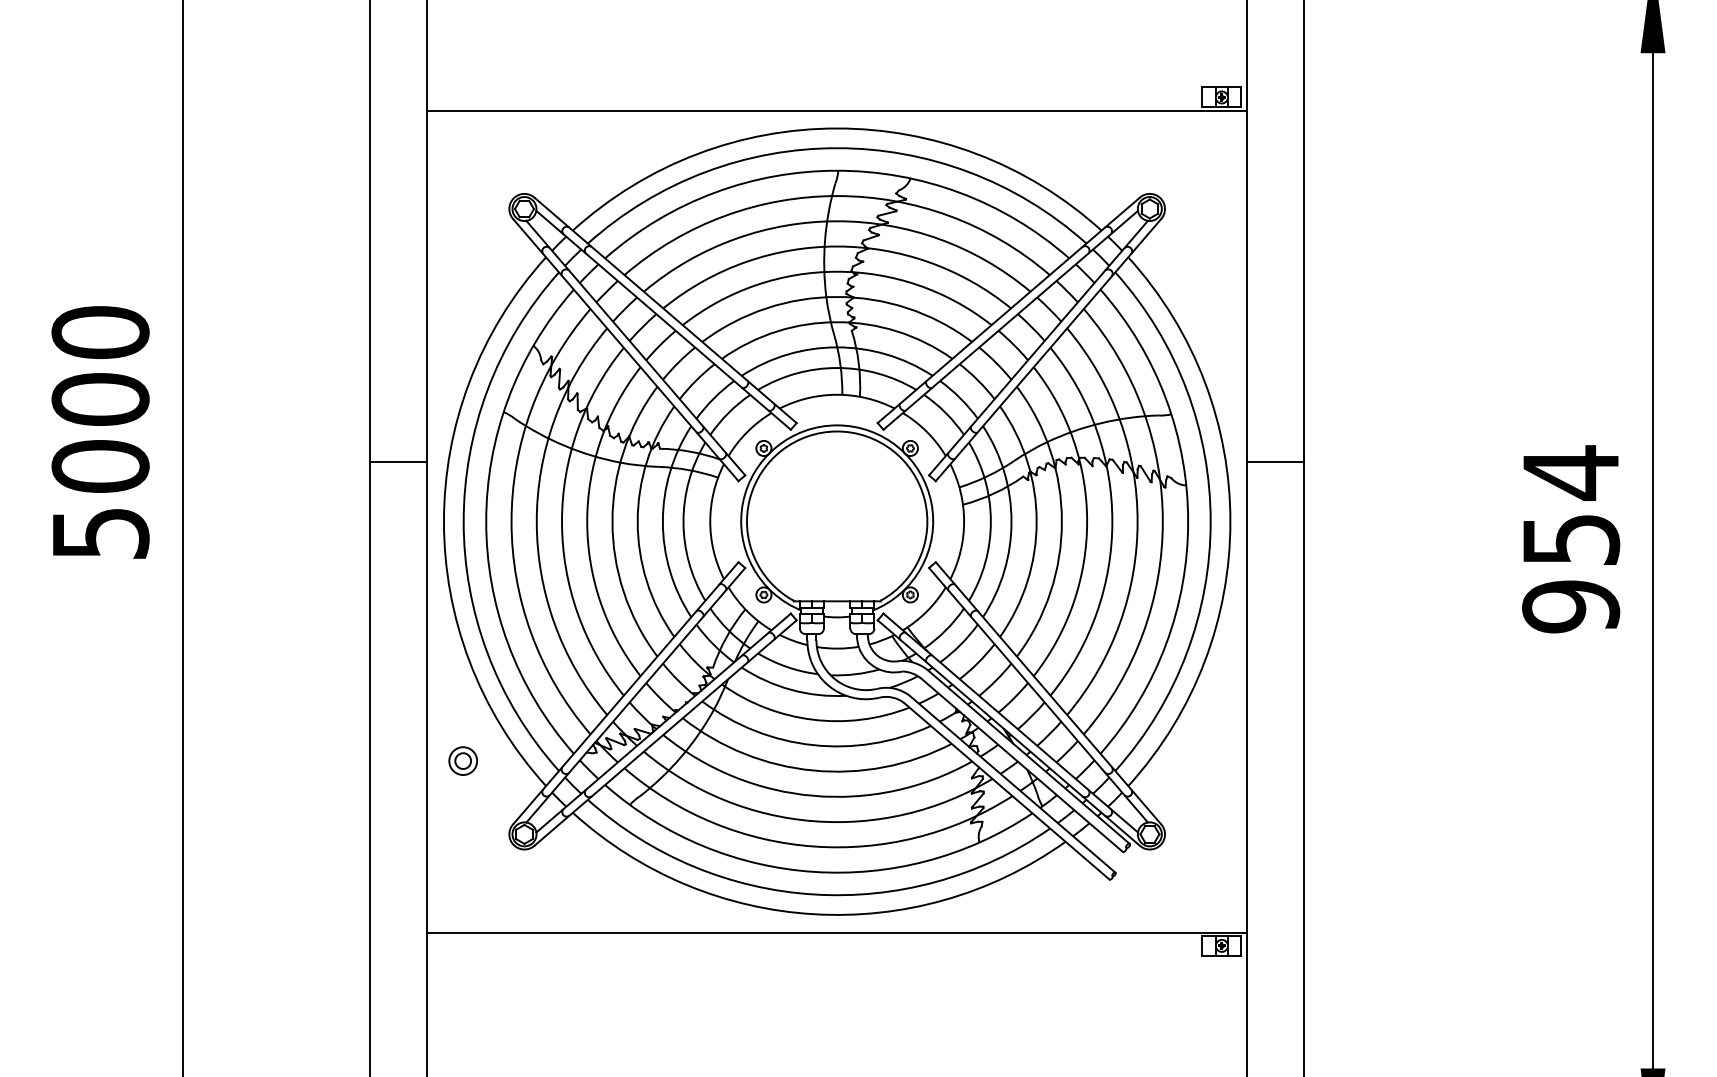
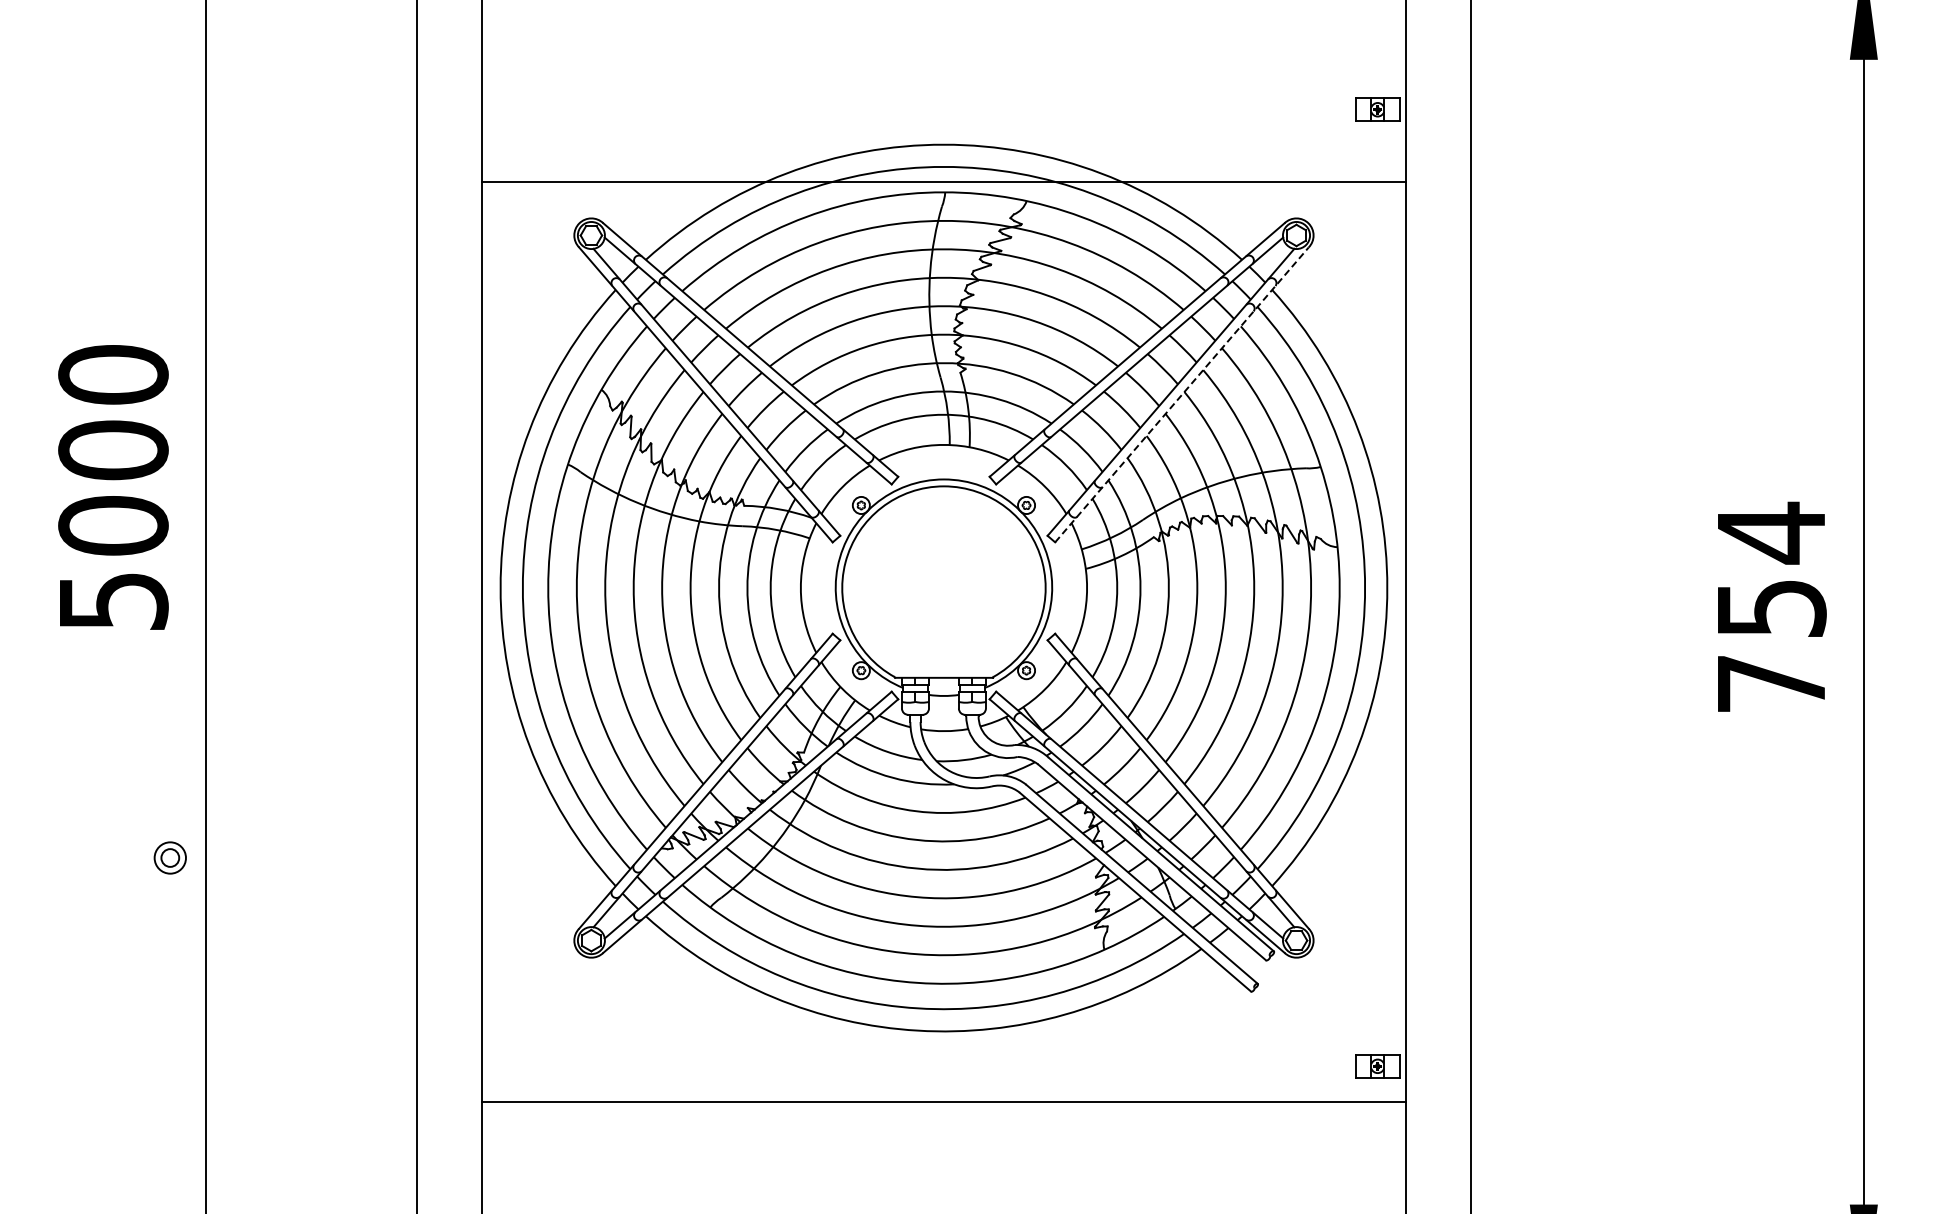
line: (836, 111) -> (943, 182), moved
line: (1048, 350) -> (1182, 394), solid -> dashed
line: (398, 461) -> (449, 520), removed
line: (1275, 461) -> (1438, 520), removed
text: (1571, 606) -> (1771, 683), 954 -> 754
part: (462, 760) -> (169, 857), moved
line: (836, 932) -> (943, 1102), moved

